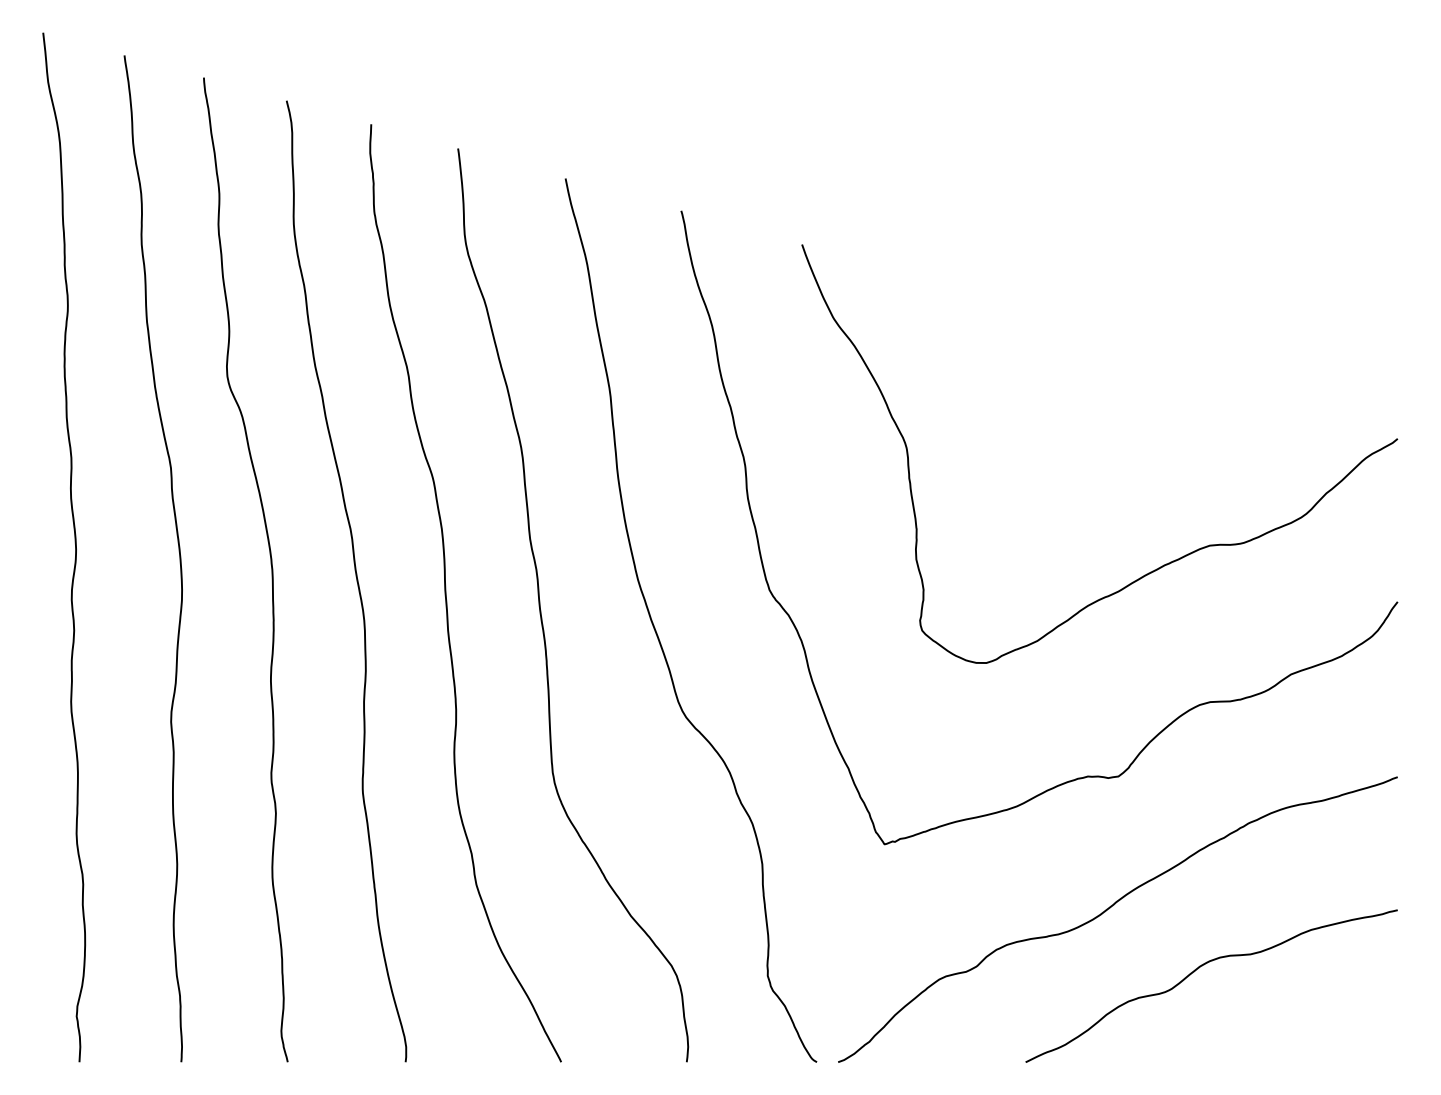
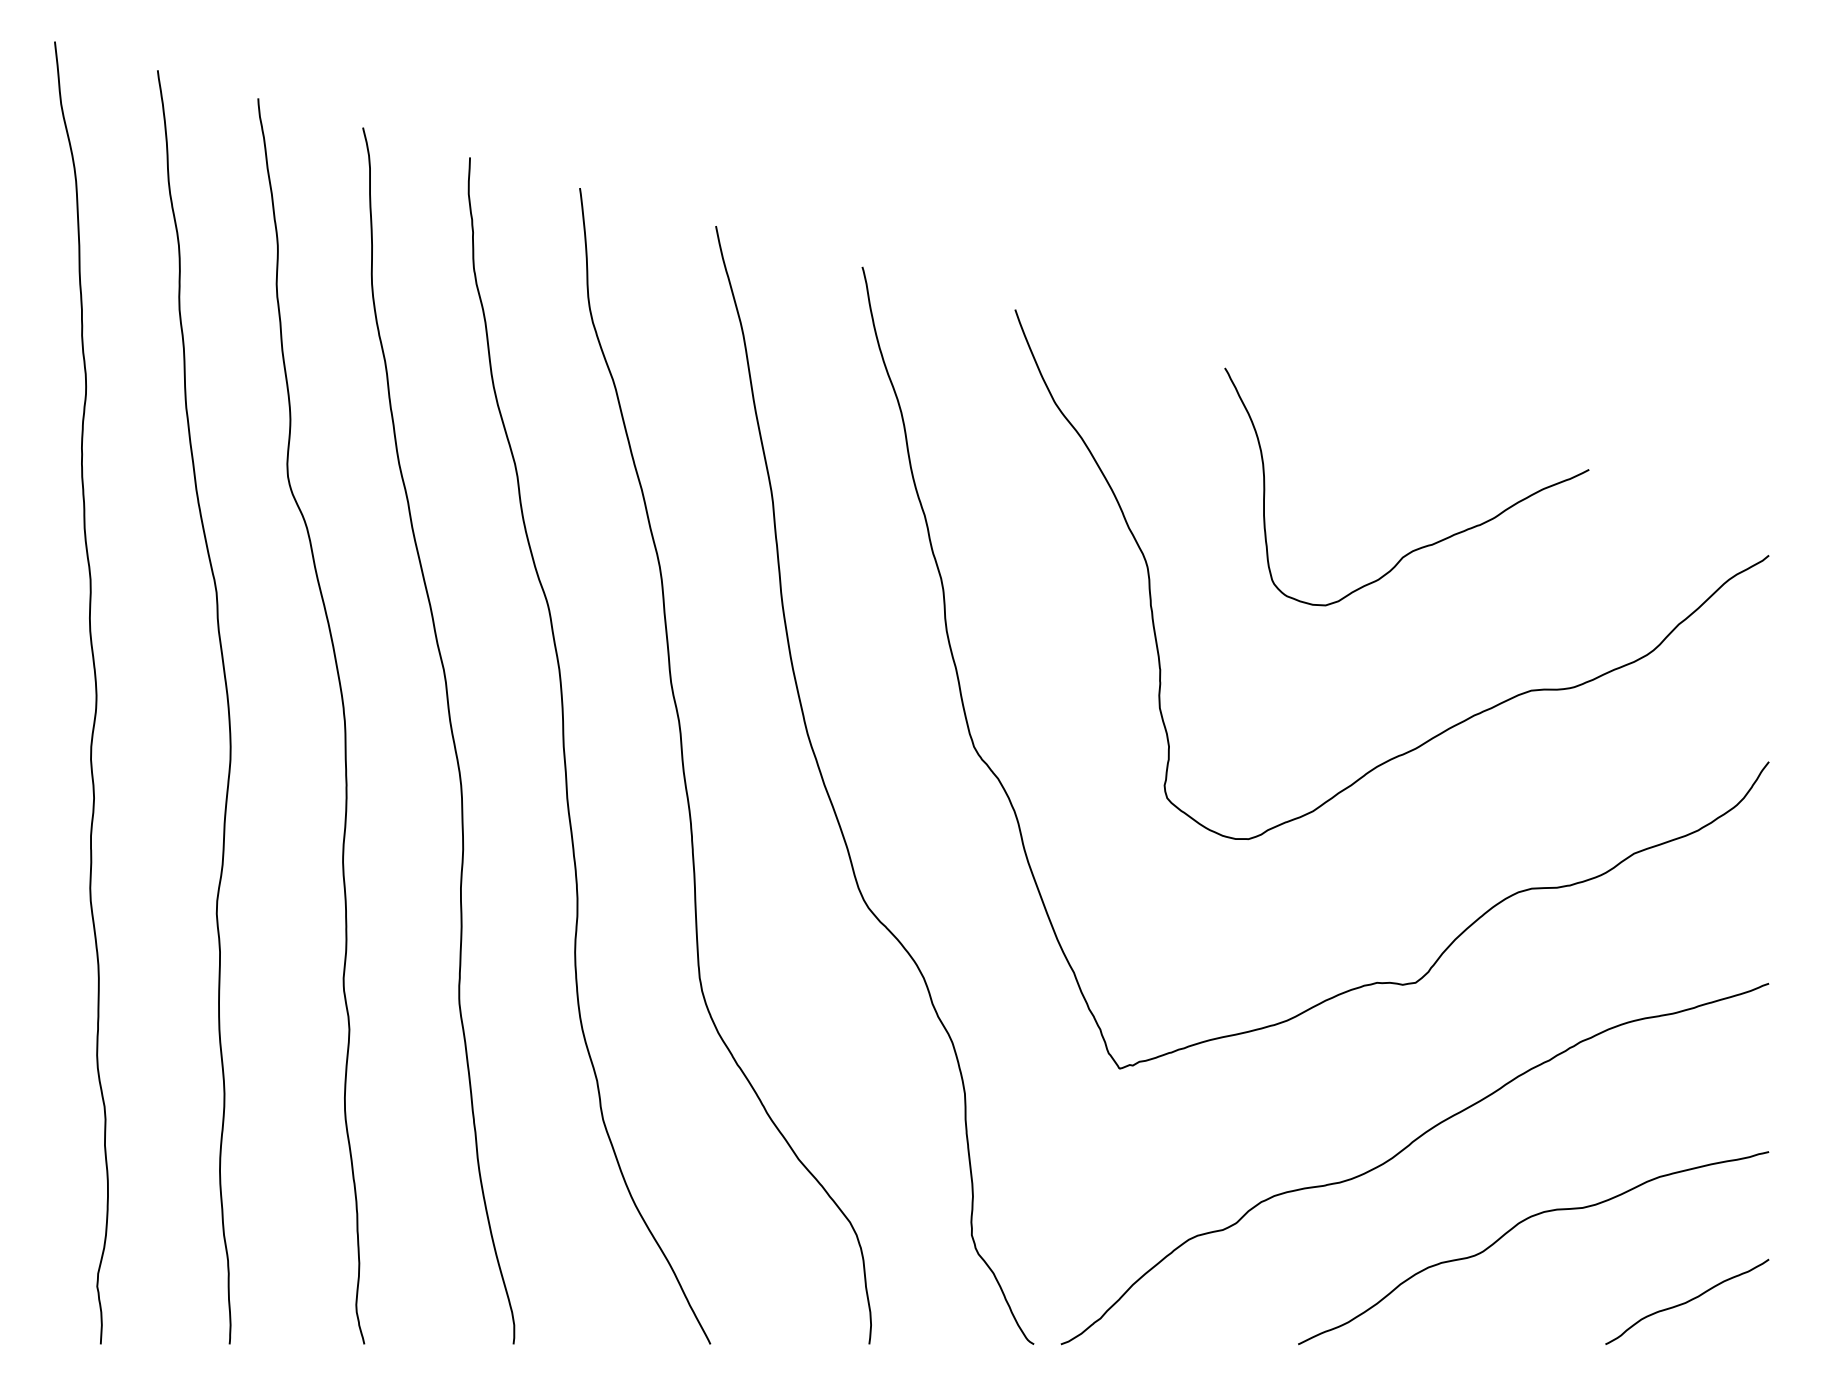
curve: (1126, 430) -> (1425, 544), added
curve: (1332, 1028) -> (1686, 1301), added

